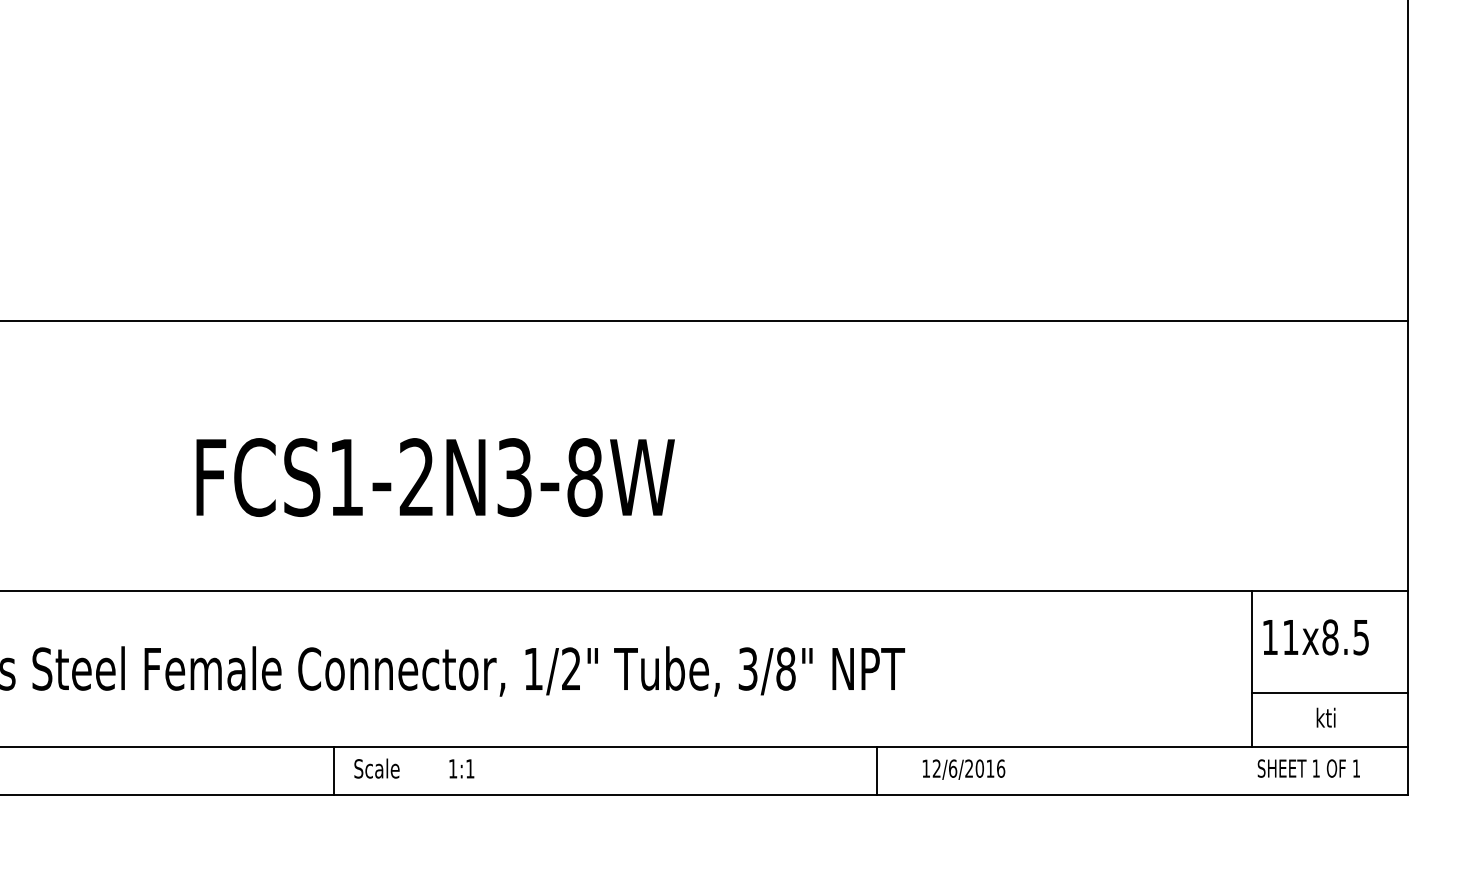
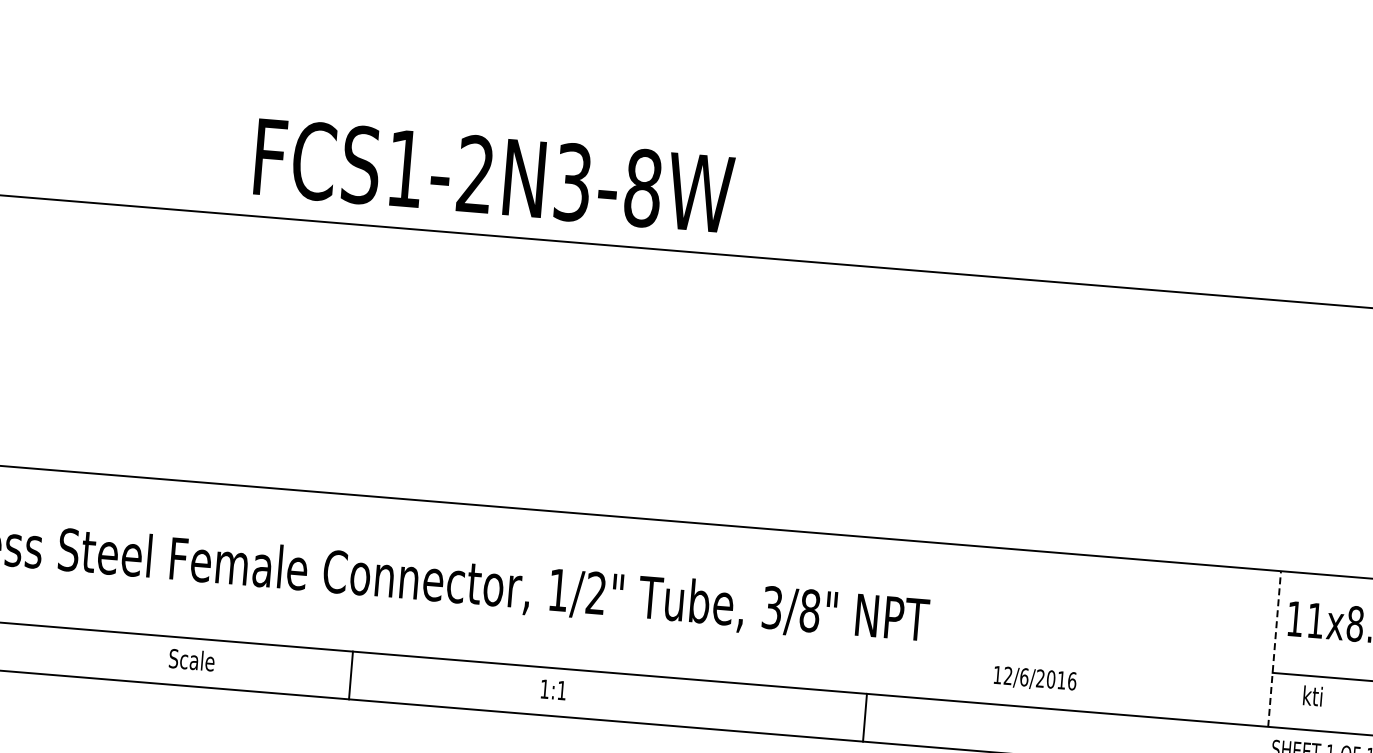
text: (435, 477) -> (494, 175), moved
line: (1252, 668) -> (1275, 648), solid -> dashed
text: (1325, 717) -> (1312, 695), moved
text: (376, 768) -> (191, 659), moved
text: (461, 768) -> (553, 689), moved
text: (963, 769) -> (1034, 678), moved
line: (877, 771) -> (864, 718), moved

